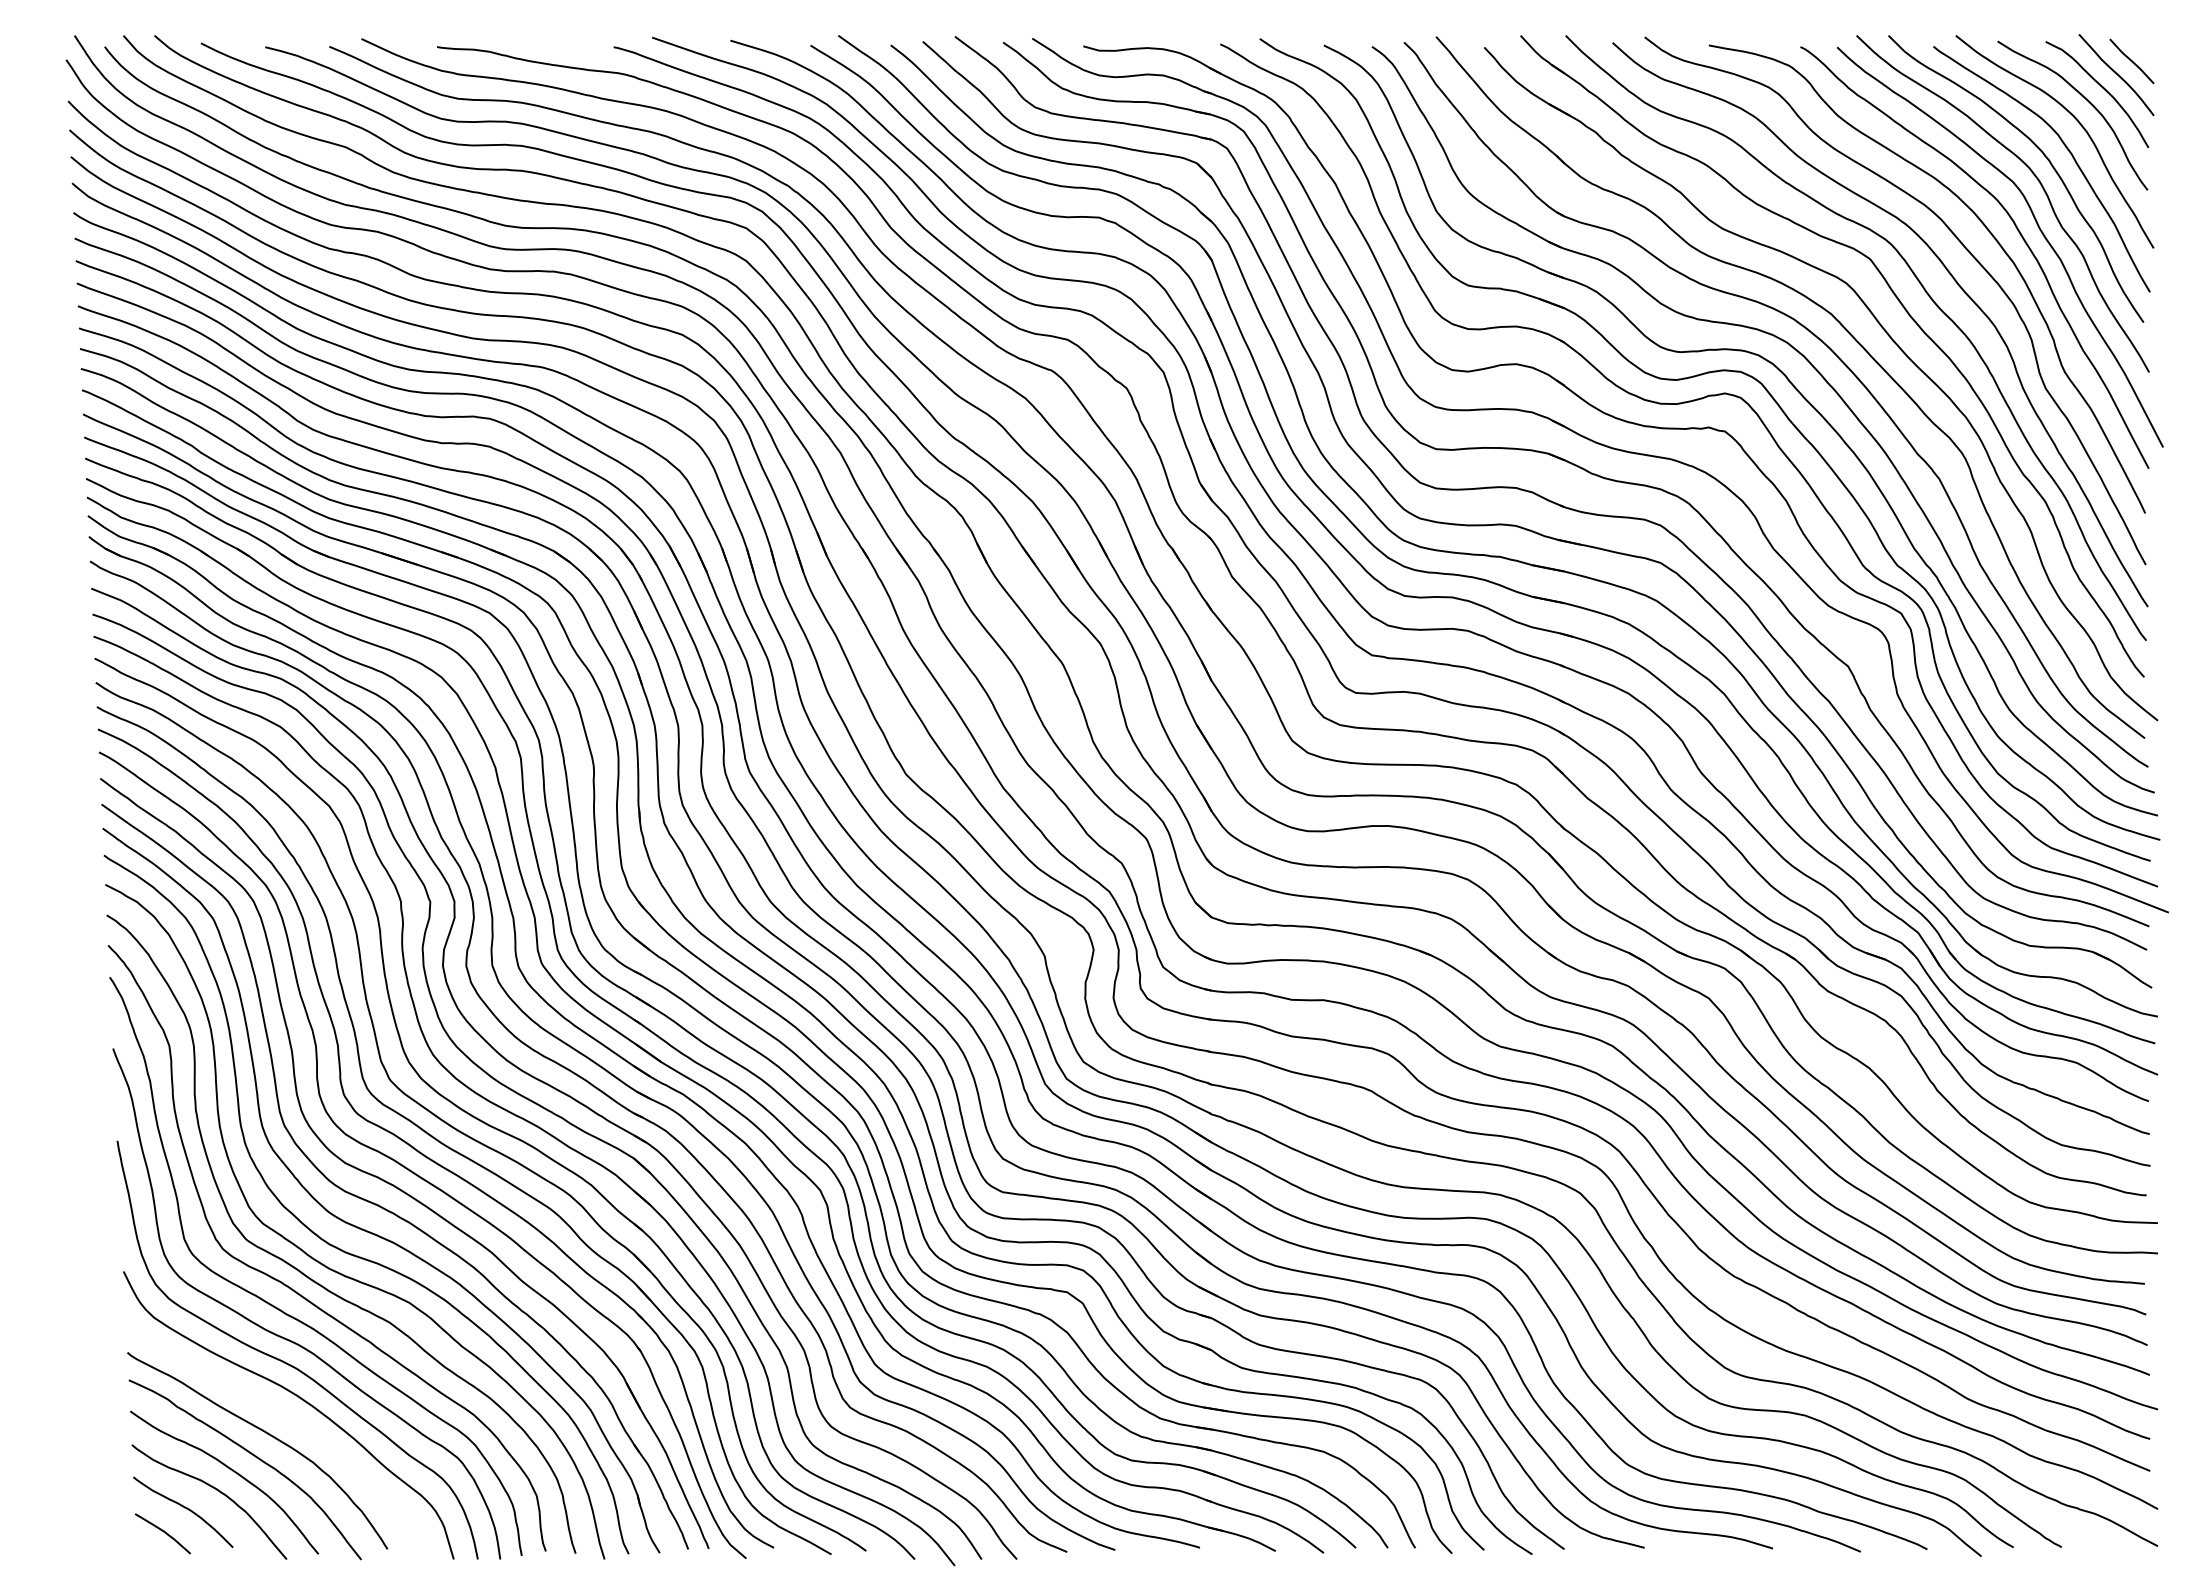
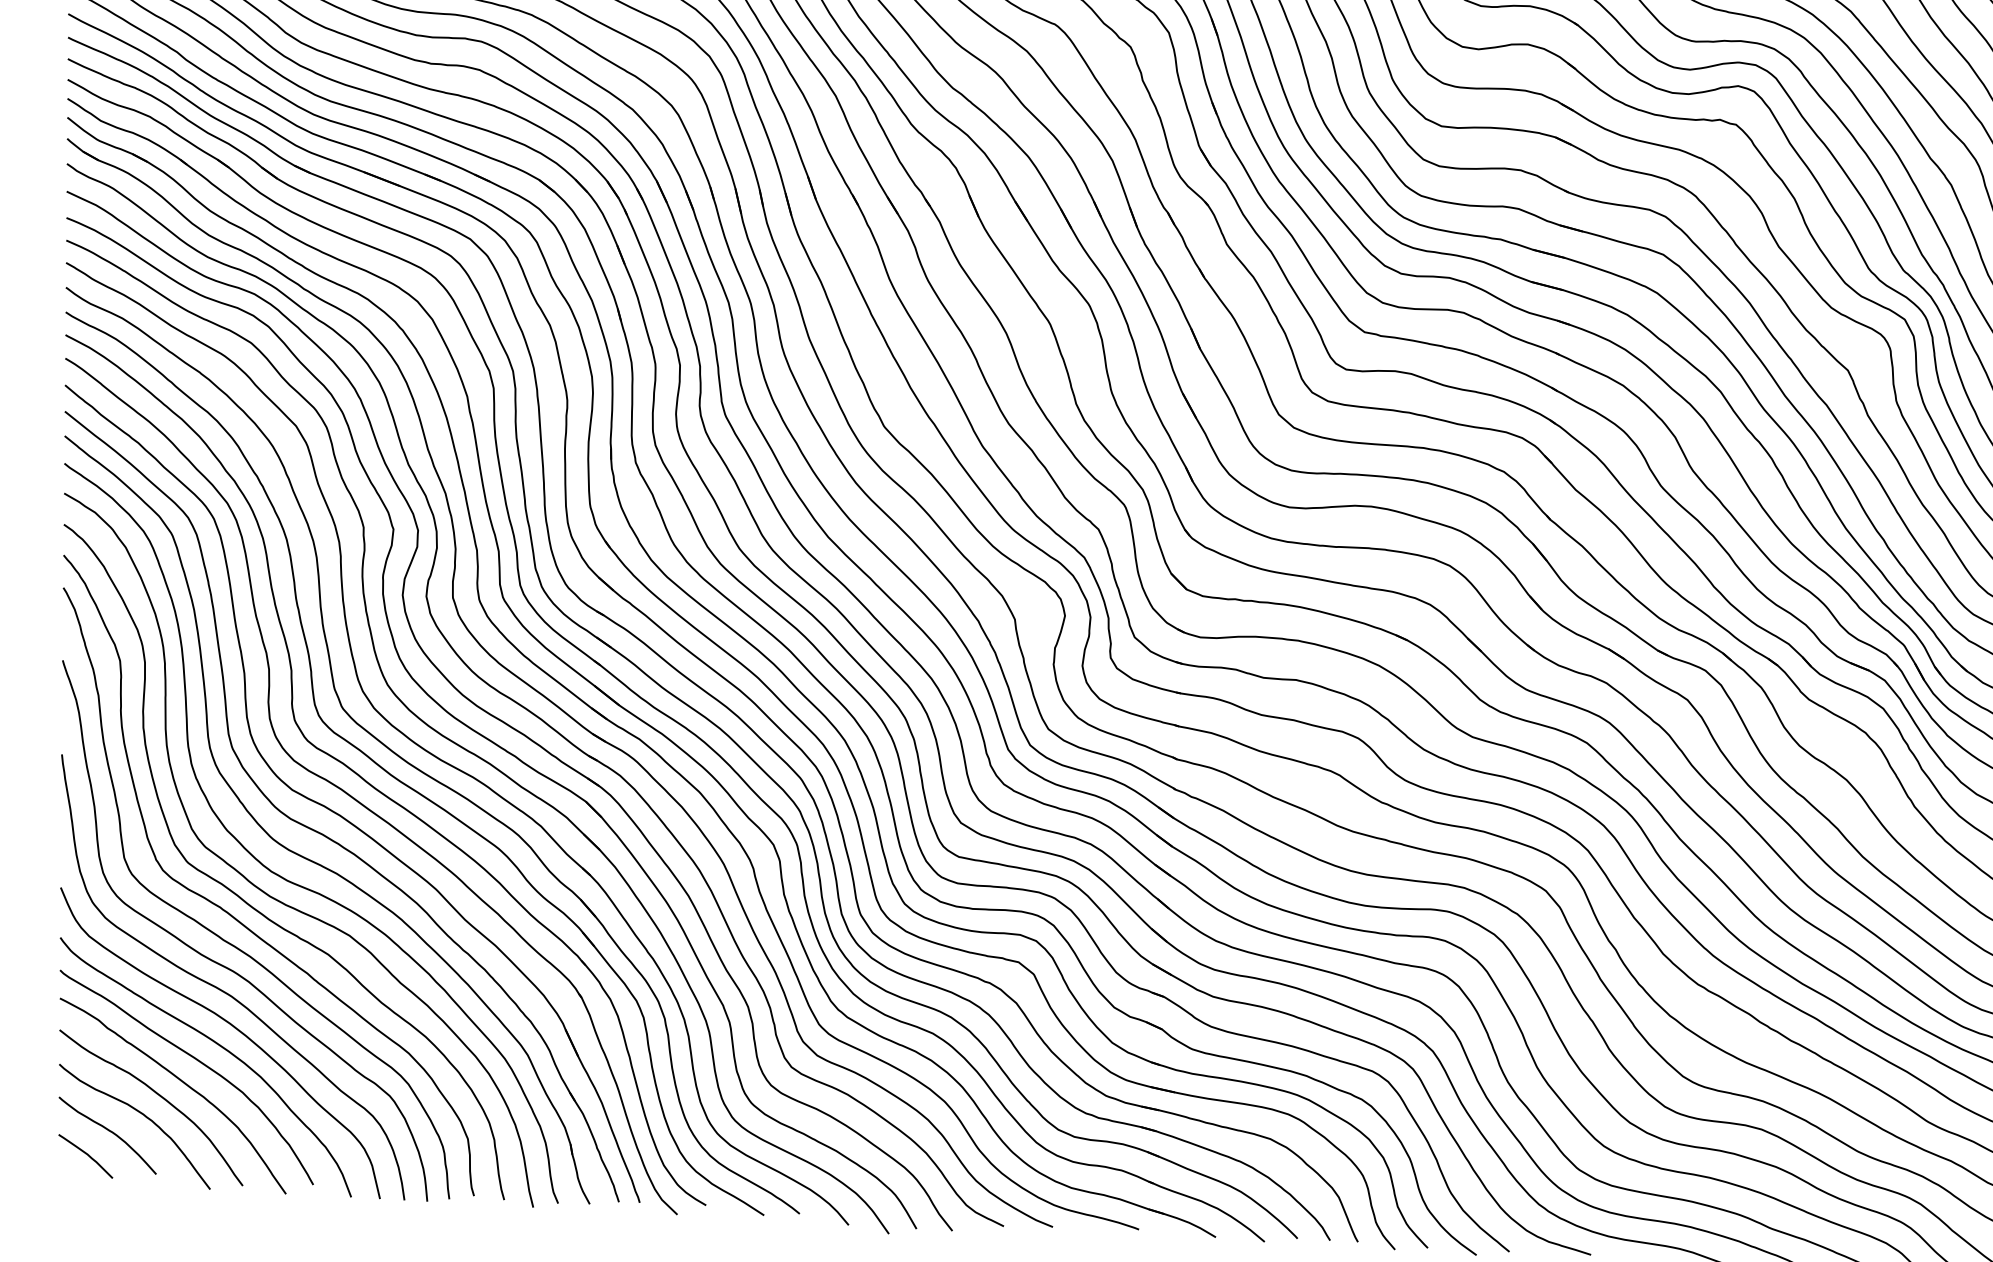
curve: (287, 1418) -> (218, 1046), added

